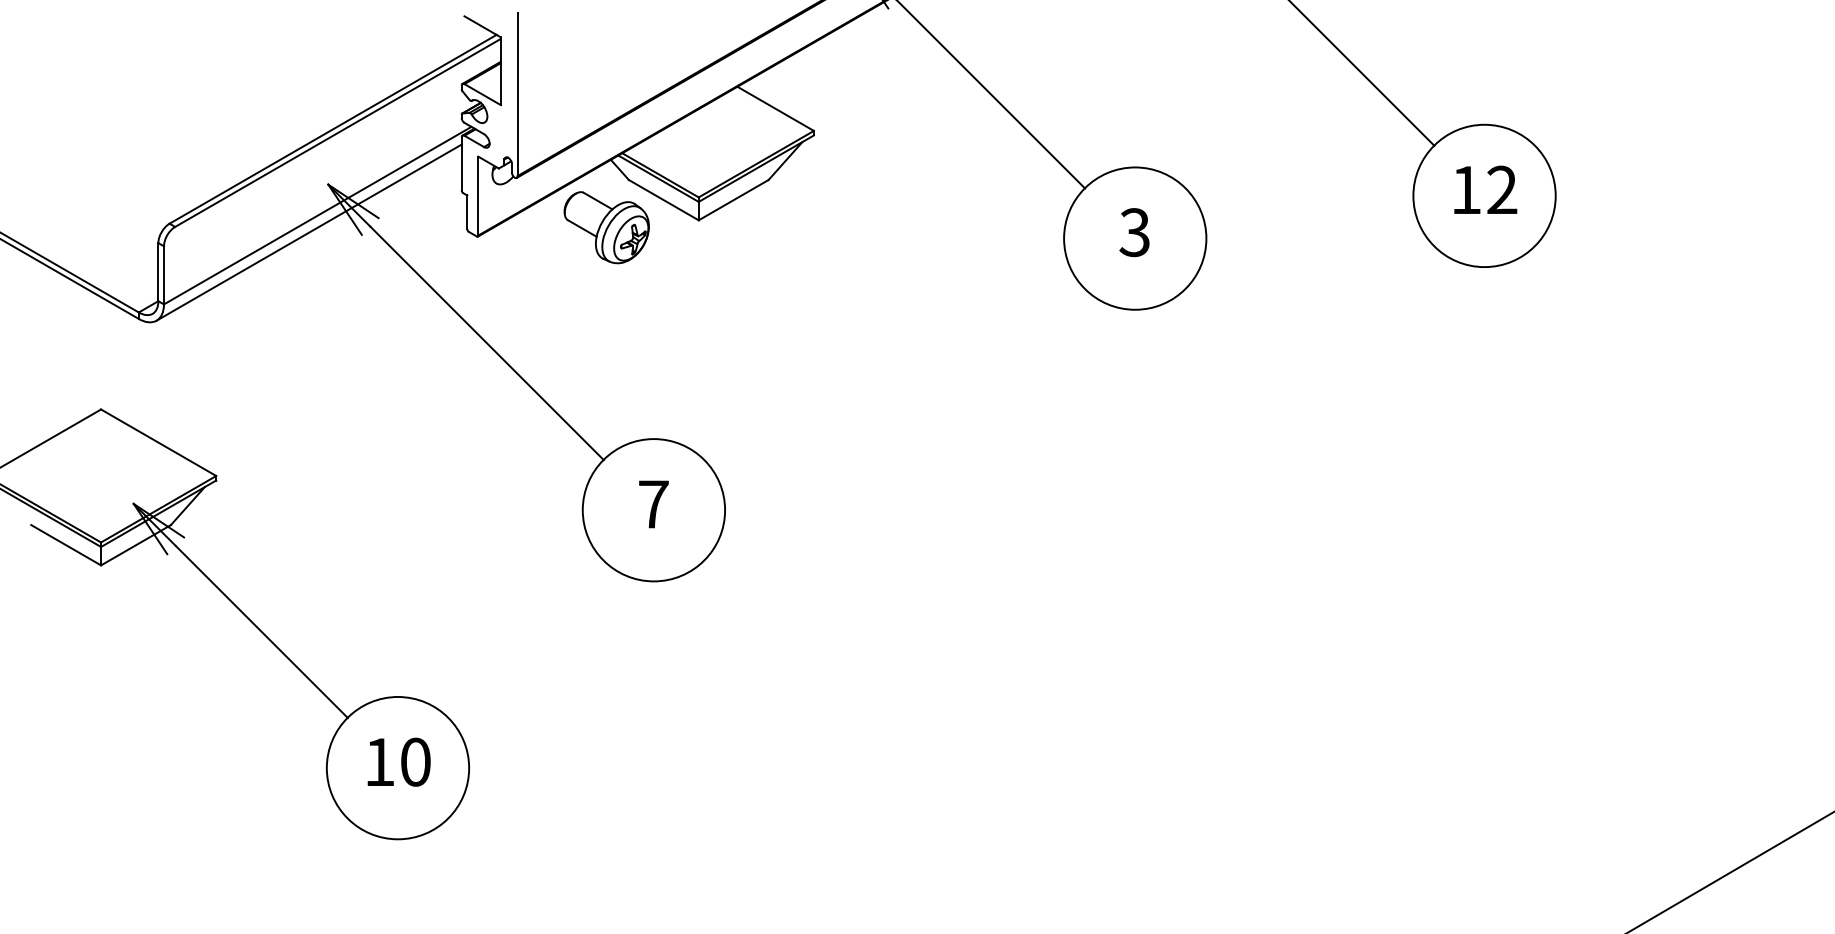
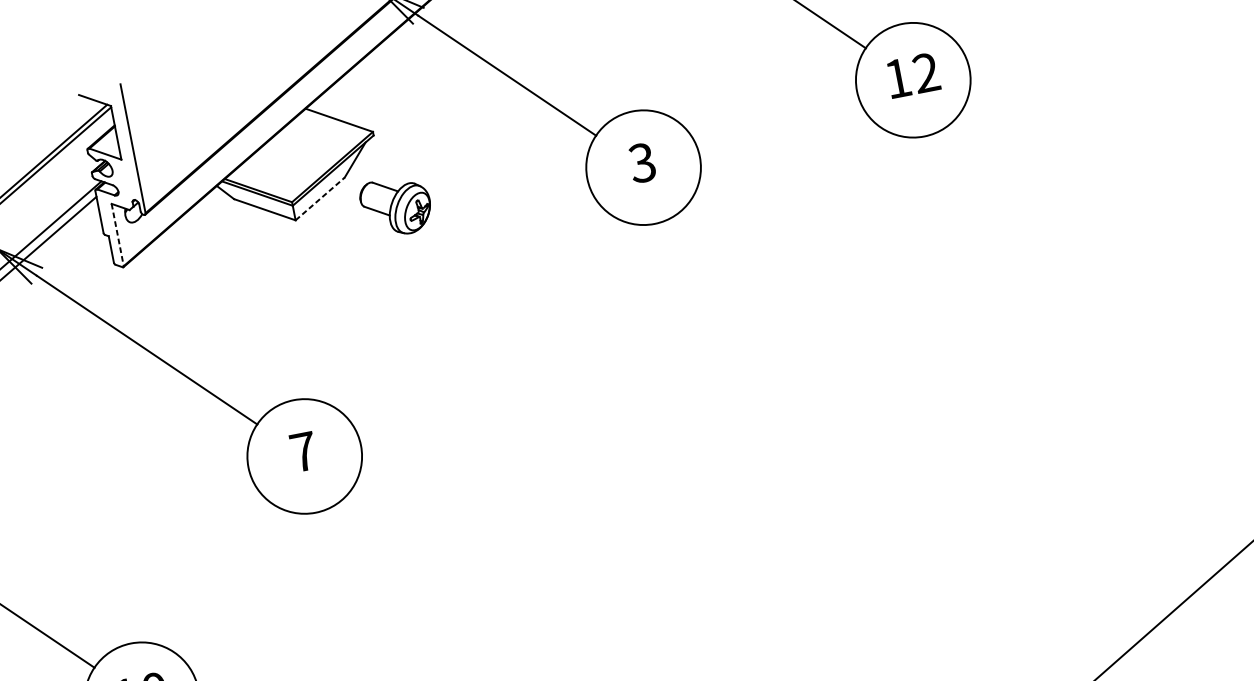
line: (478, 196) -> (117, 235), solid -> dashed
line: (734, 199) -> (320, 198), solid -> dashed
part: (606, 227) -> (396, 206), moved

